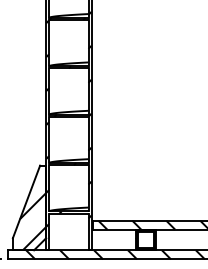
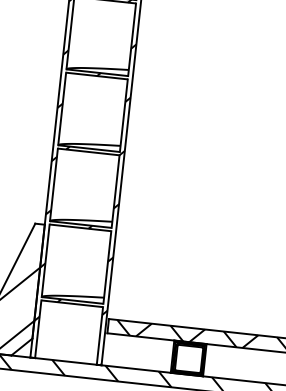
hatch: (149, 224) -> (196, 334), added

